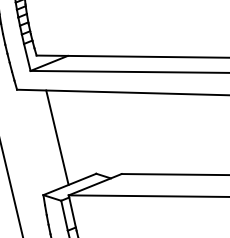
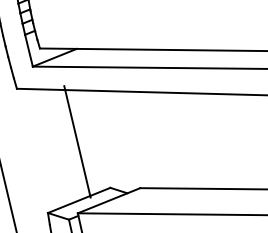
line: (57, 137) -> (77, 141), moved

